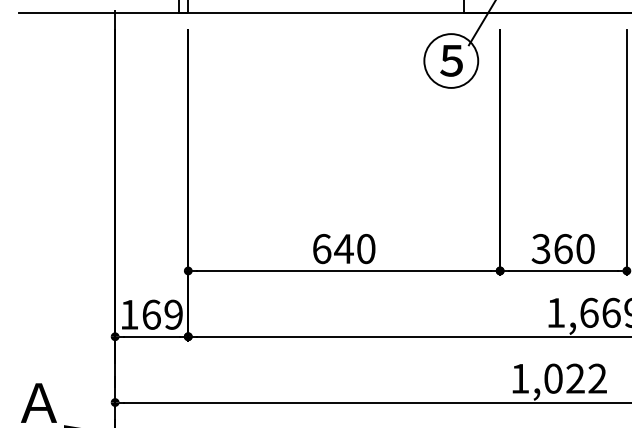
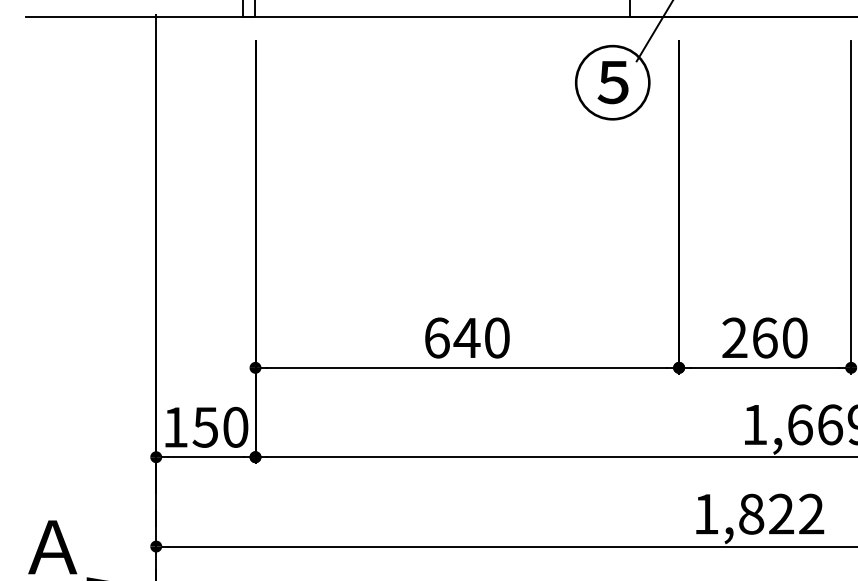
text: (540, 249) -> (733, 338), 360 -> 260
text: (162, 314) -> (220, 426), 169 -> 150
text: (553, 378) -> (751, 513), 1,022 -> 1,822

